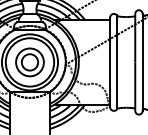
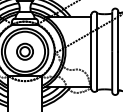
part: (29, 62) -> (24, 51), size x0.7

